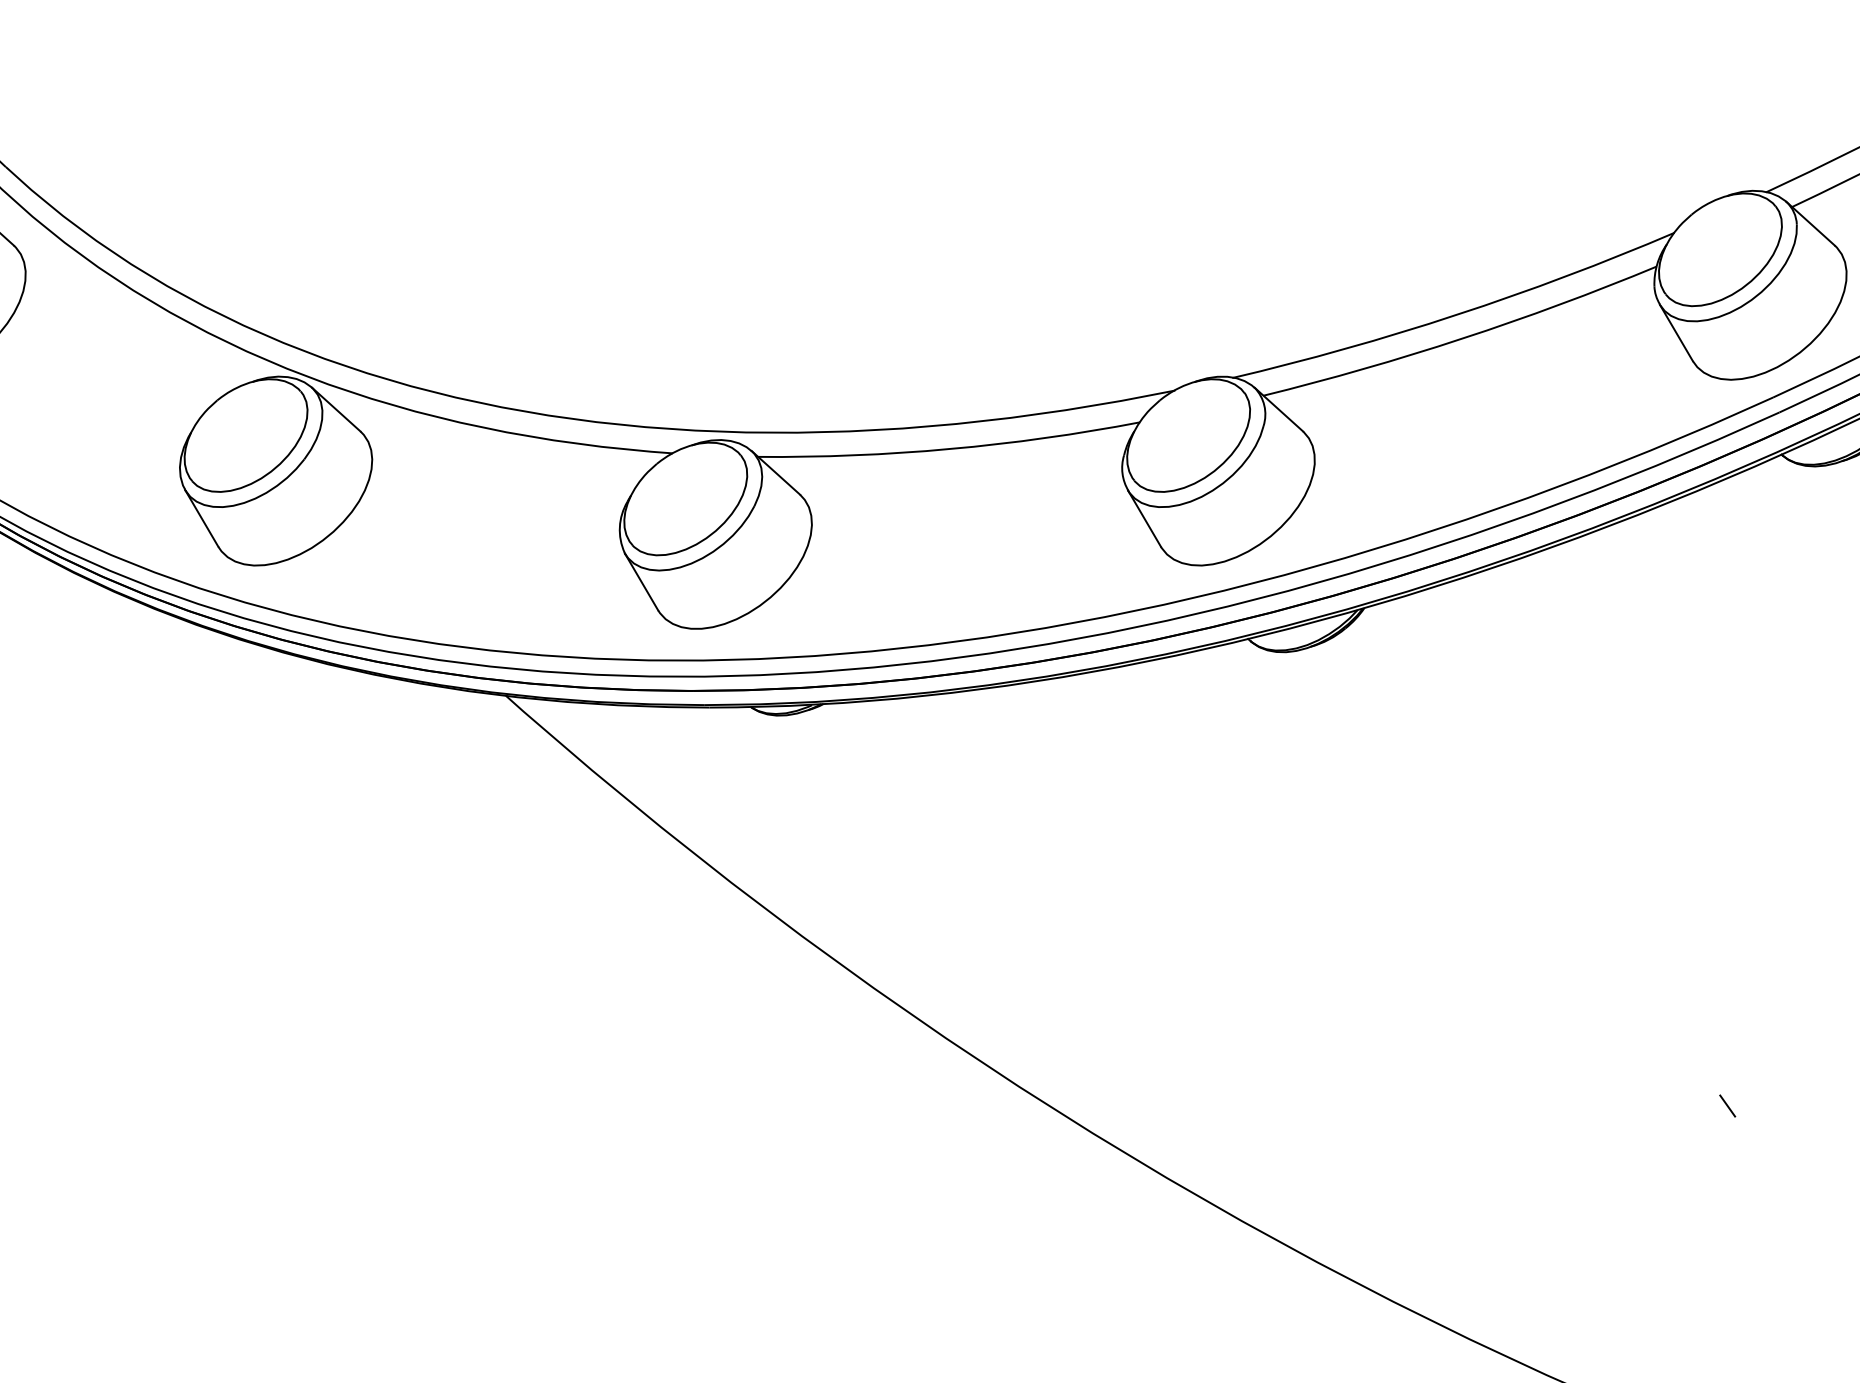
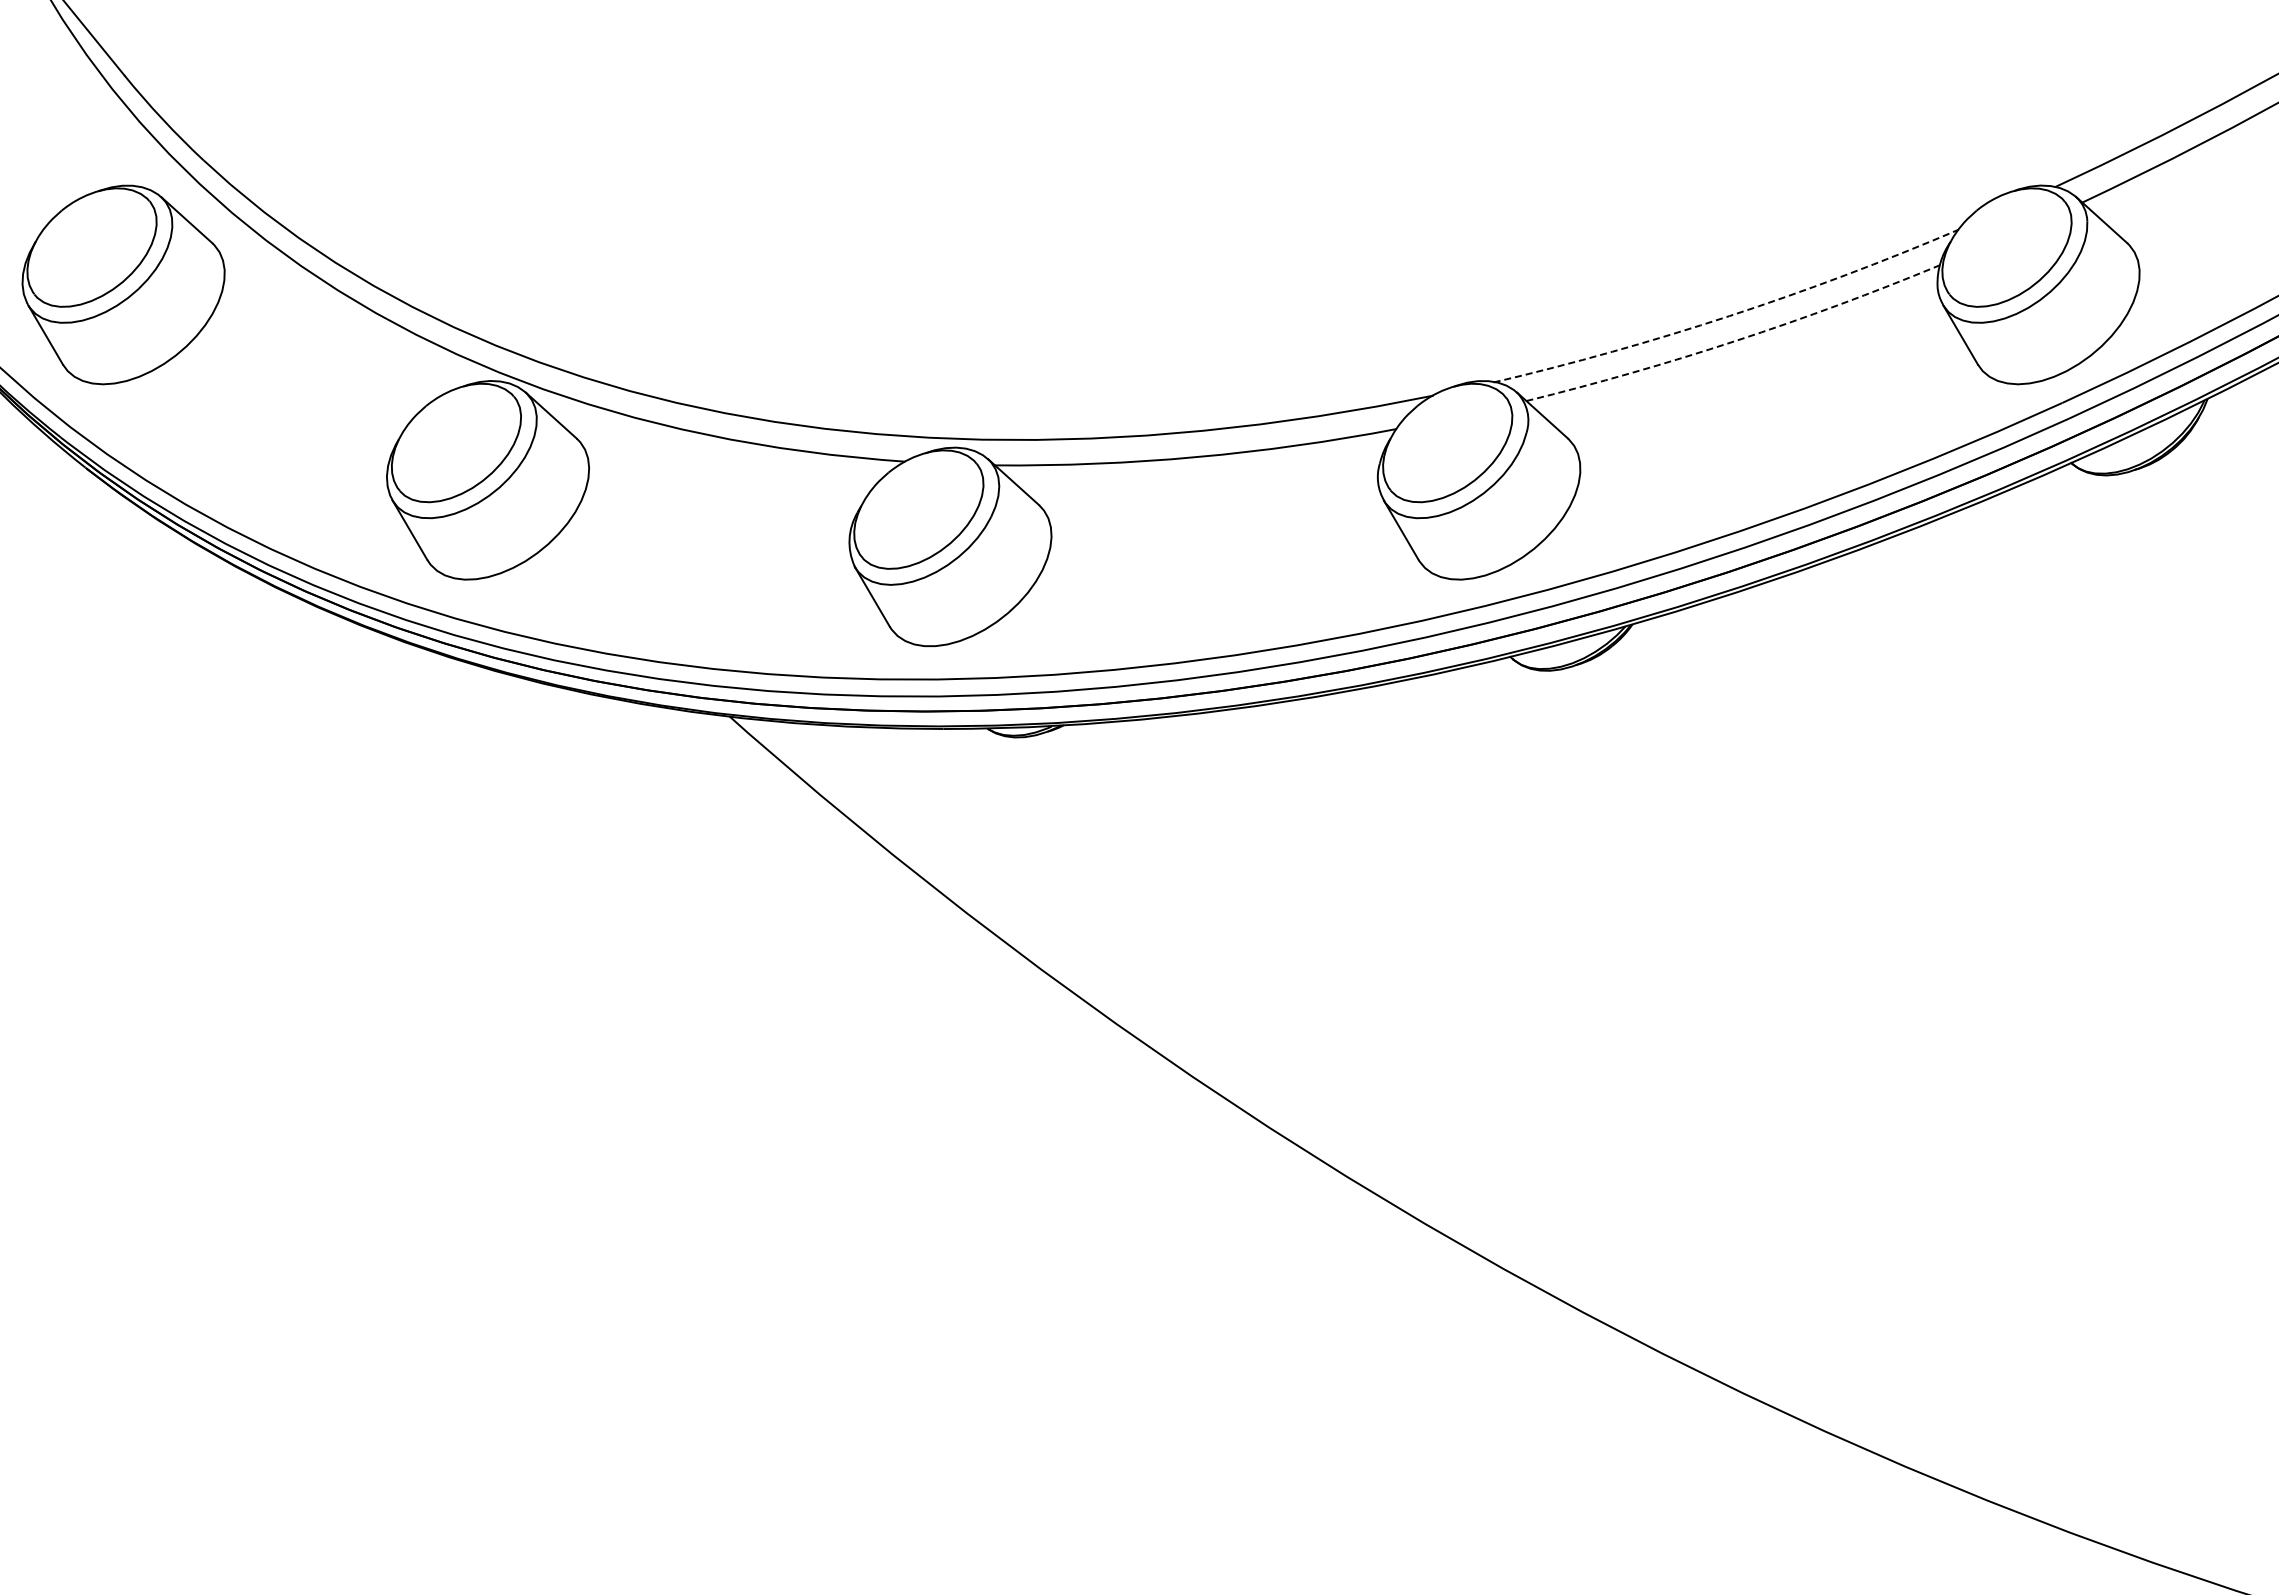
arc: (1456, 315) -> (1729, 316), solid -> dashed
arc: (1462, 338) -> (1735, 340), solid -> dashed
line: (1727, 1106) -> (2014, 1148), removed

